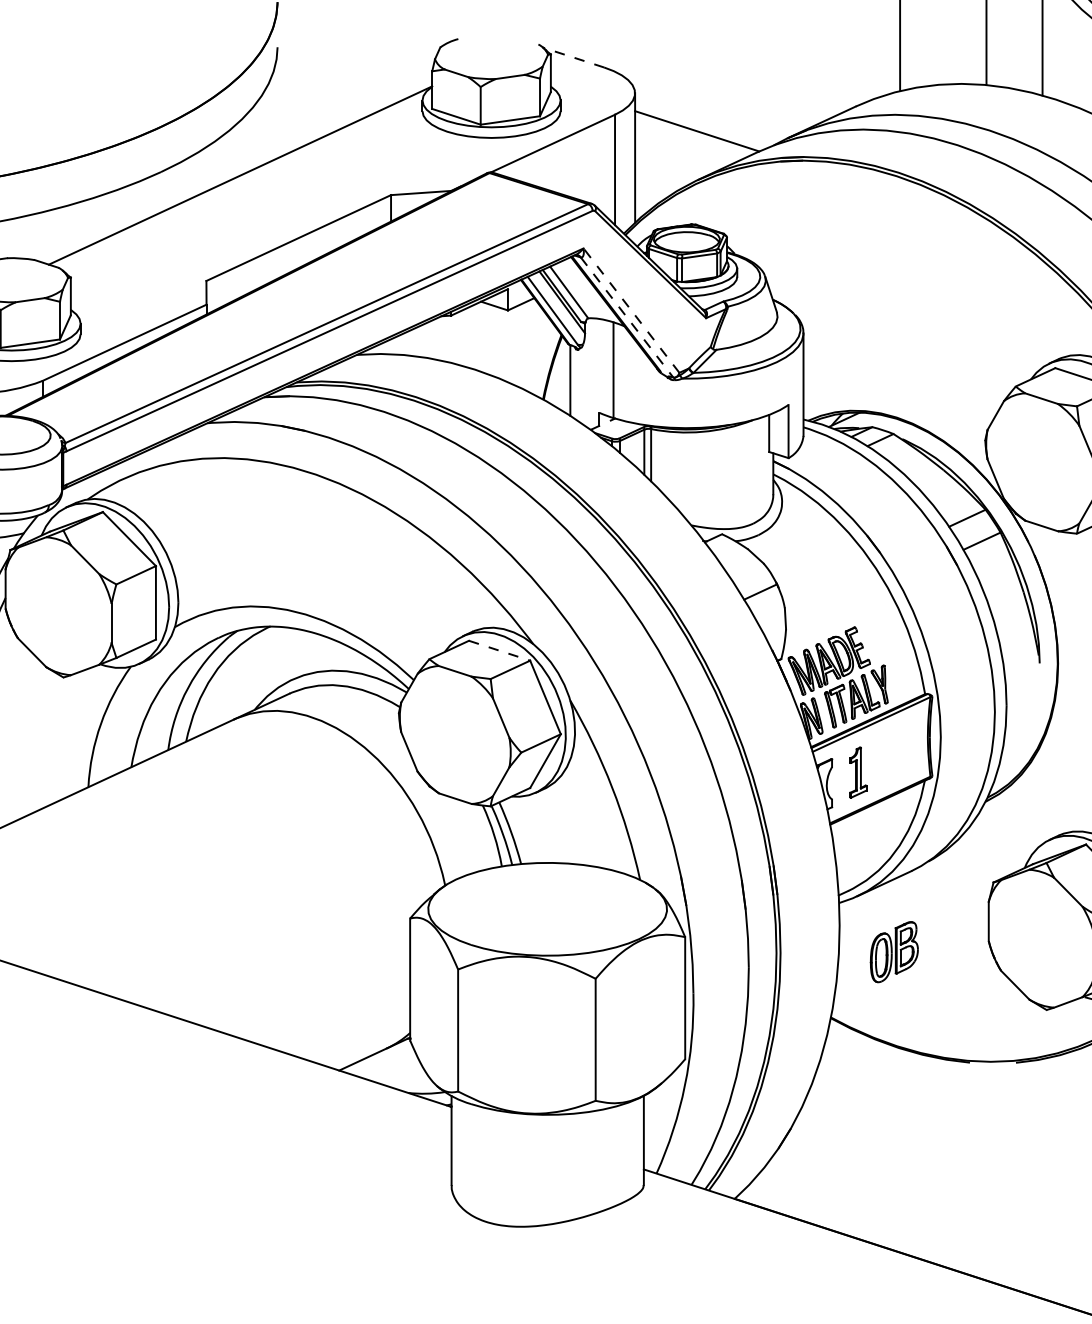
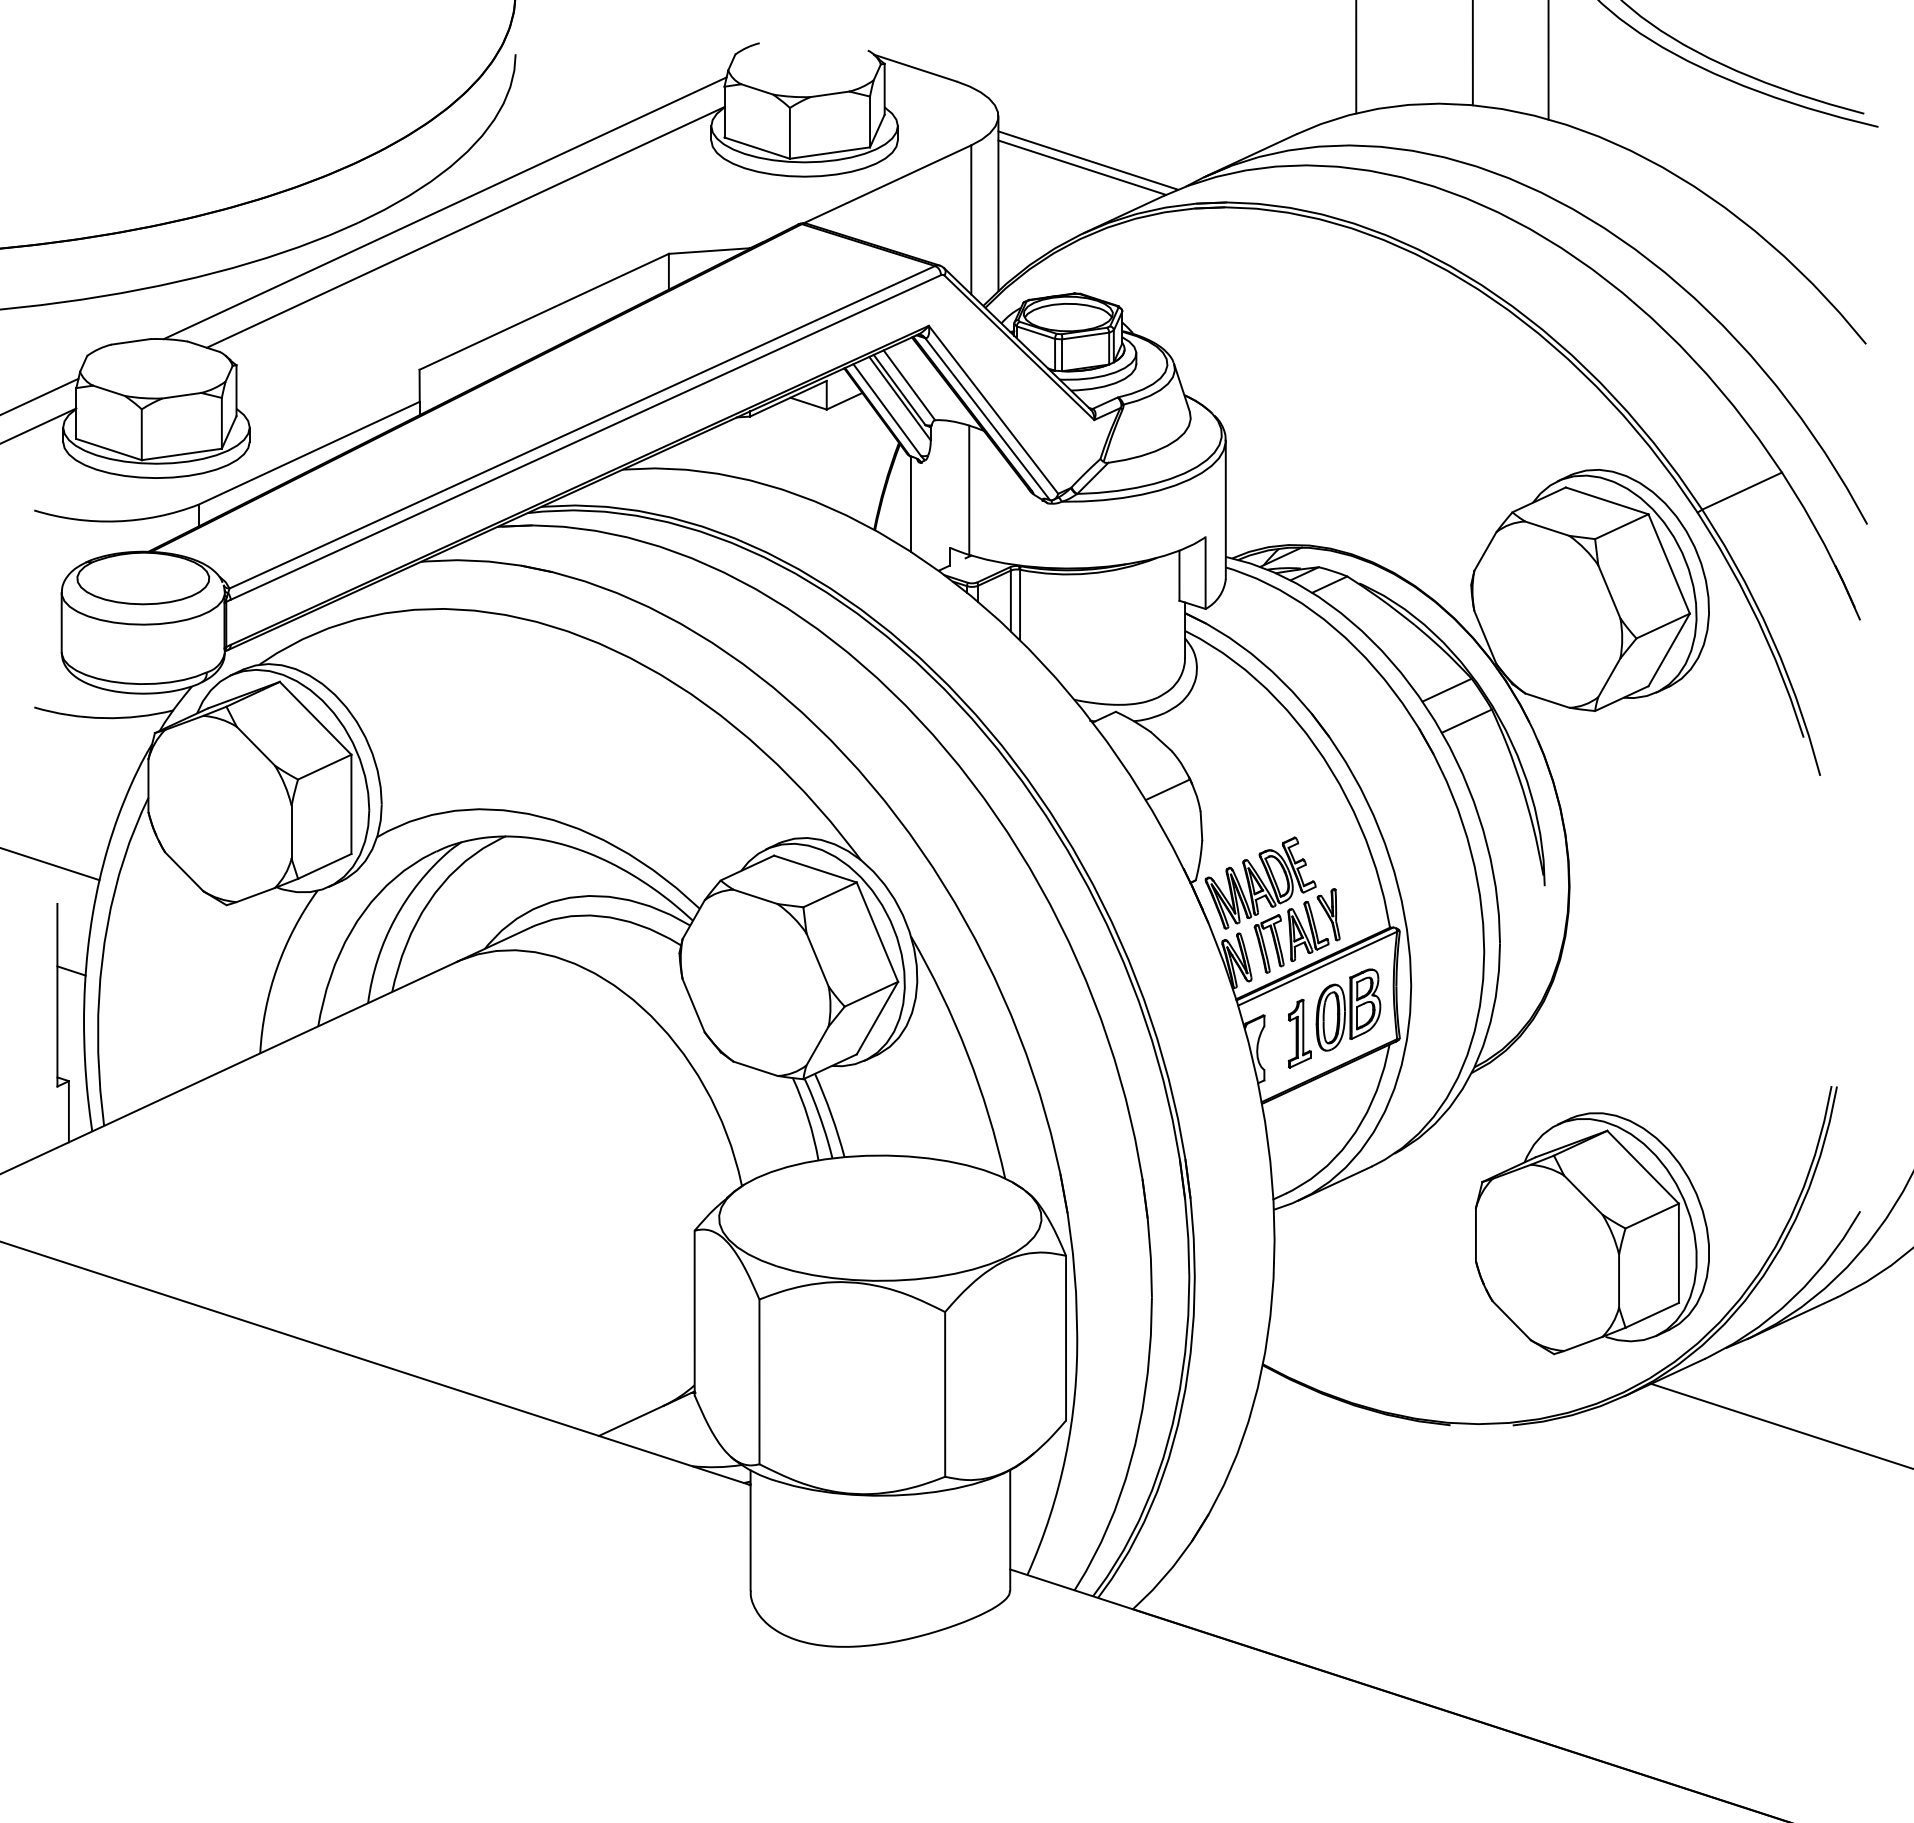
line: (572, 57) -> (914, 67), dashed -> solid
line: (701, 125) -> (1088, 160), added
line: (224, 161) -> (444, 208), added
line: (631, 310) -> (993, 409), dashed -> solid
line: (627, 317) -> (987, 419), dashed -> solid
line: (499, 651) -> (815, 869), dashed -> solid
part: (894, 951) -> (1348, 1009), moved

